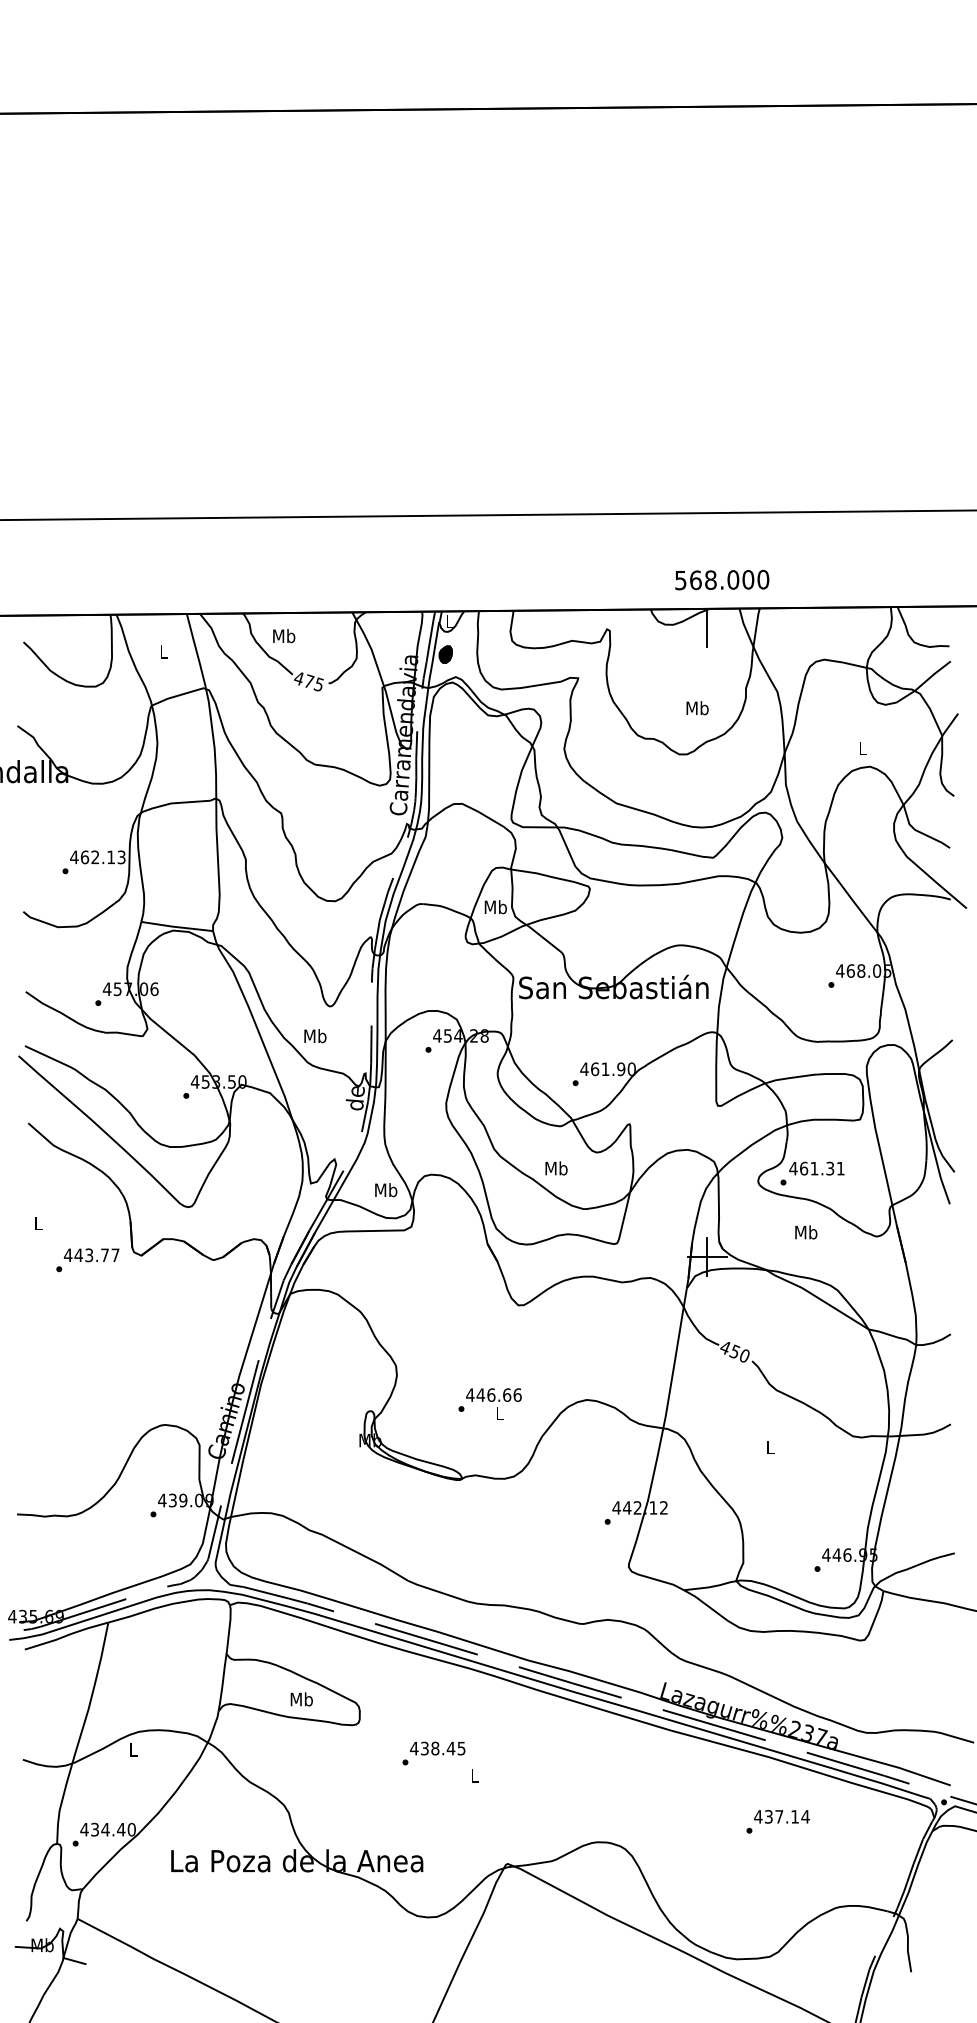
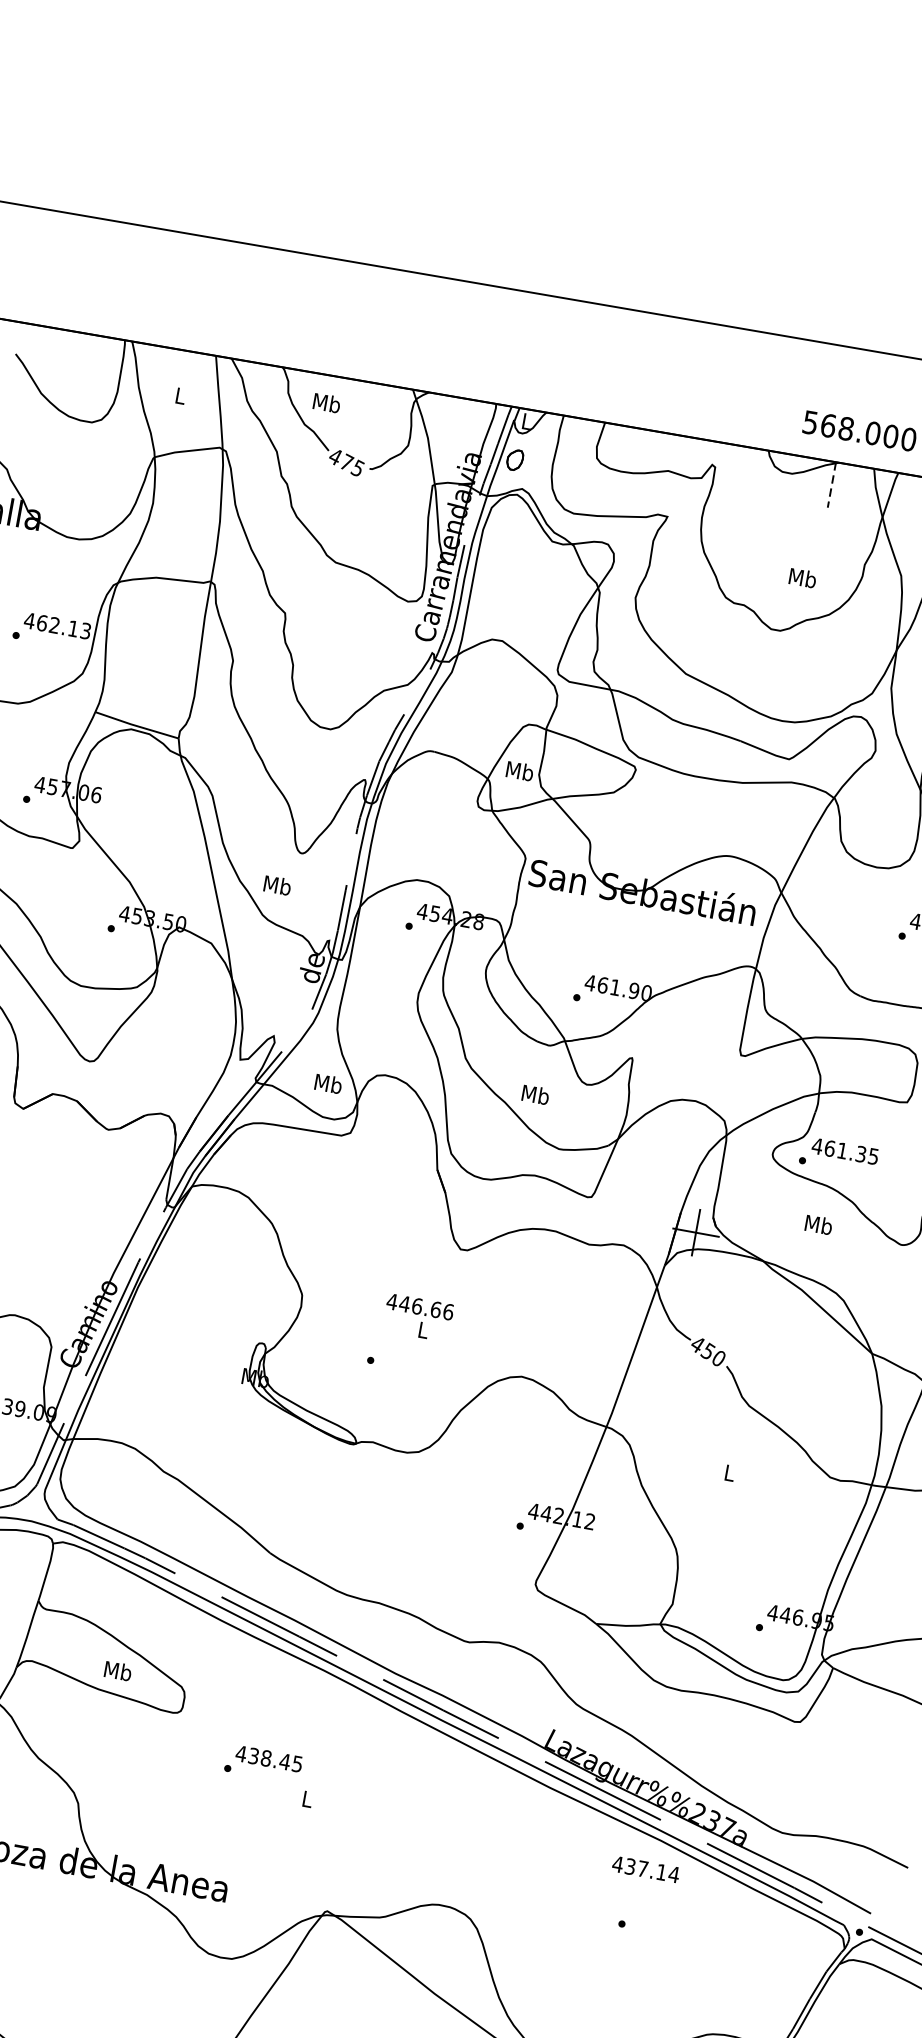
line: (707, 628) -> (831, 485), solid -> dashed
fill: (445, 654) -> (514, 459), removed
text: (840, 1168) -> (873, 1156), 461.31 -> 461.35
text: (493, 1403) -> (417, 1316), moved
text: (781, 1816) -> (645, 1869), moved

